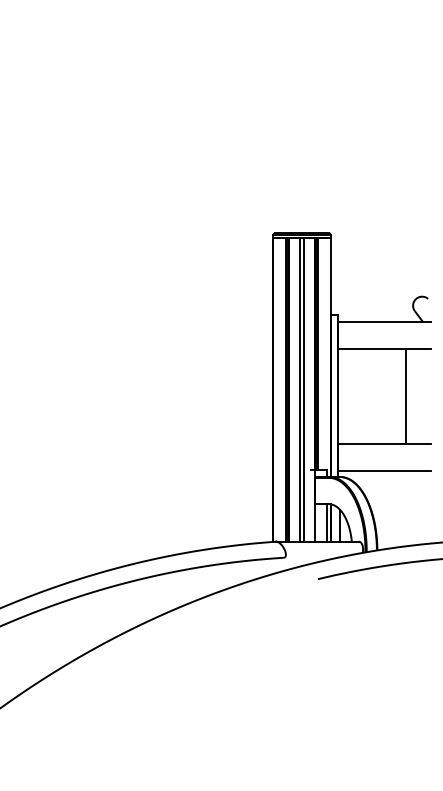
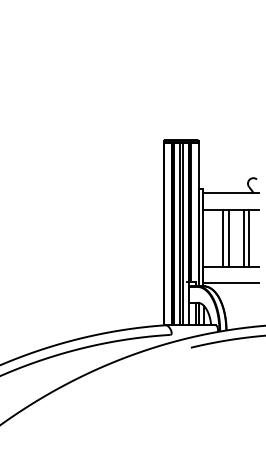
line: (372, 395) -> (223, 237), added
line: (380, 395) -> (228, 237), added
line: (415, 395) -> (249, 237), added

